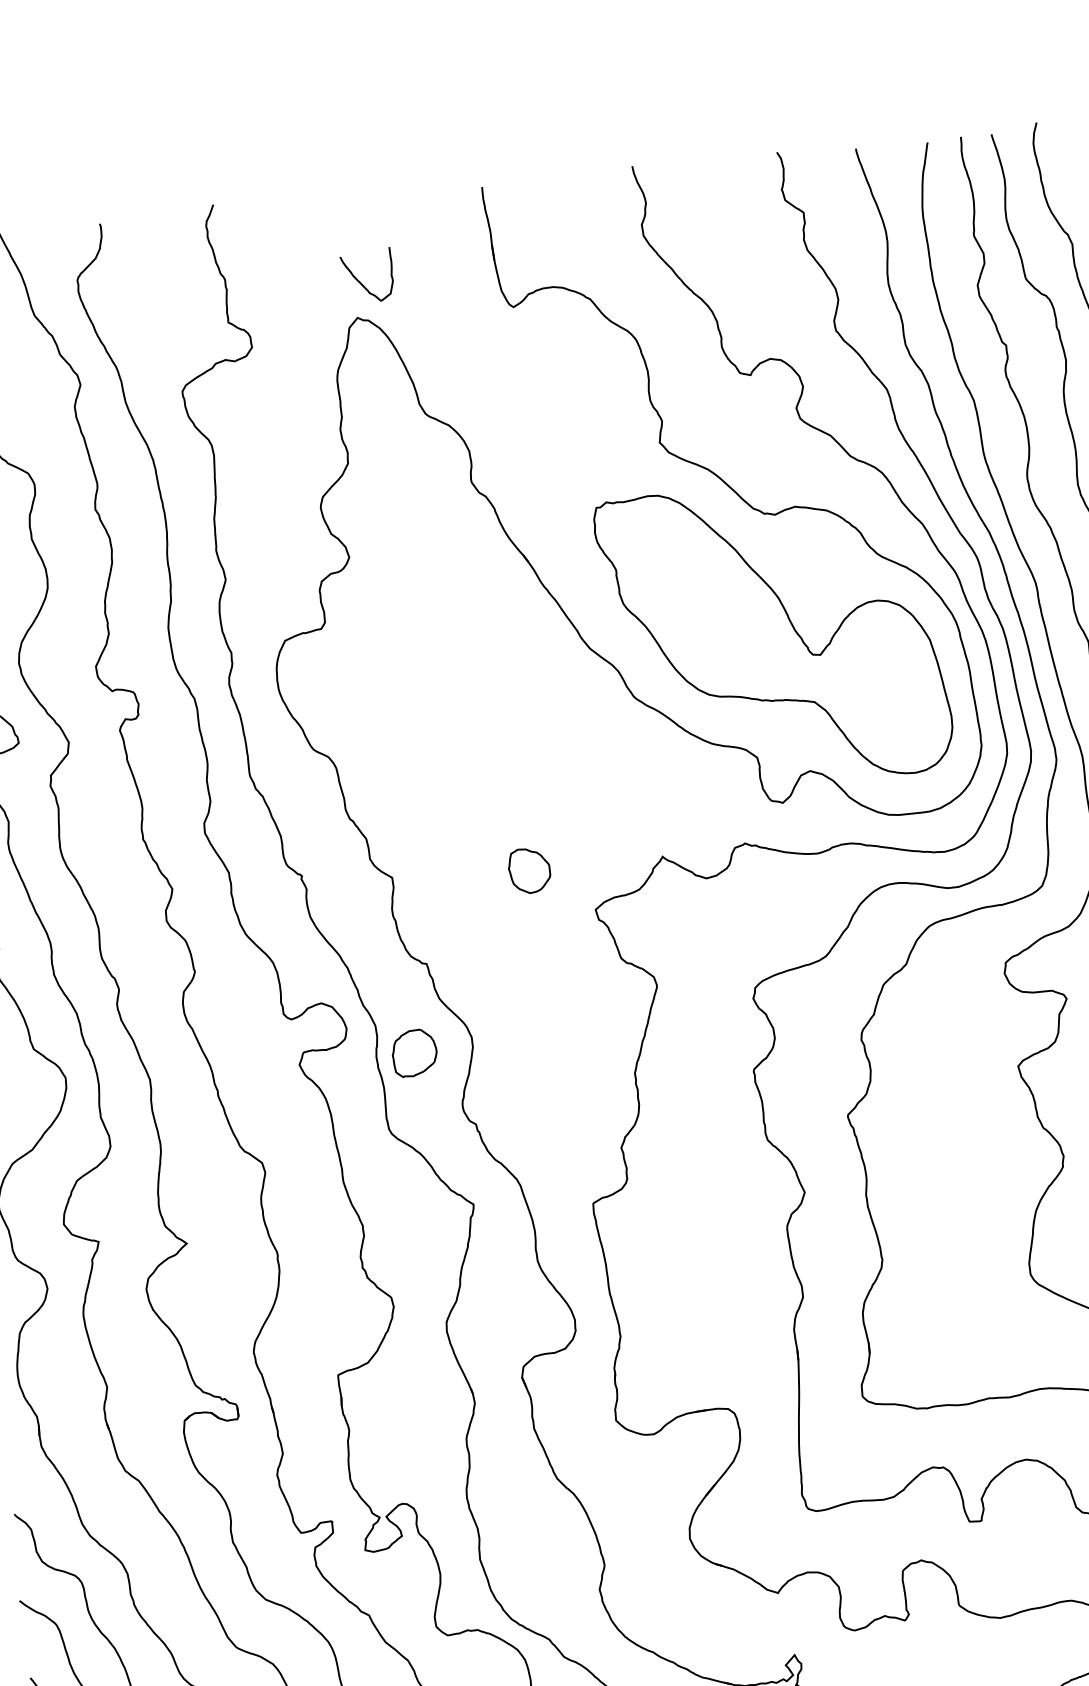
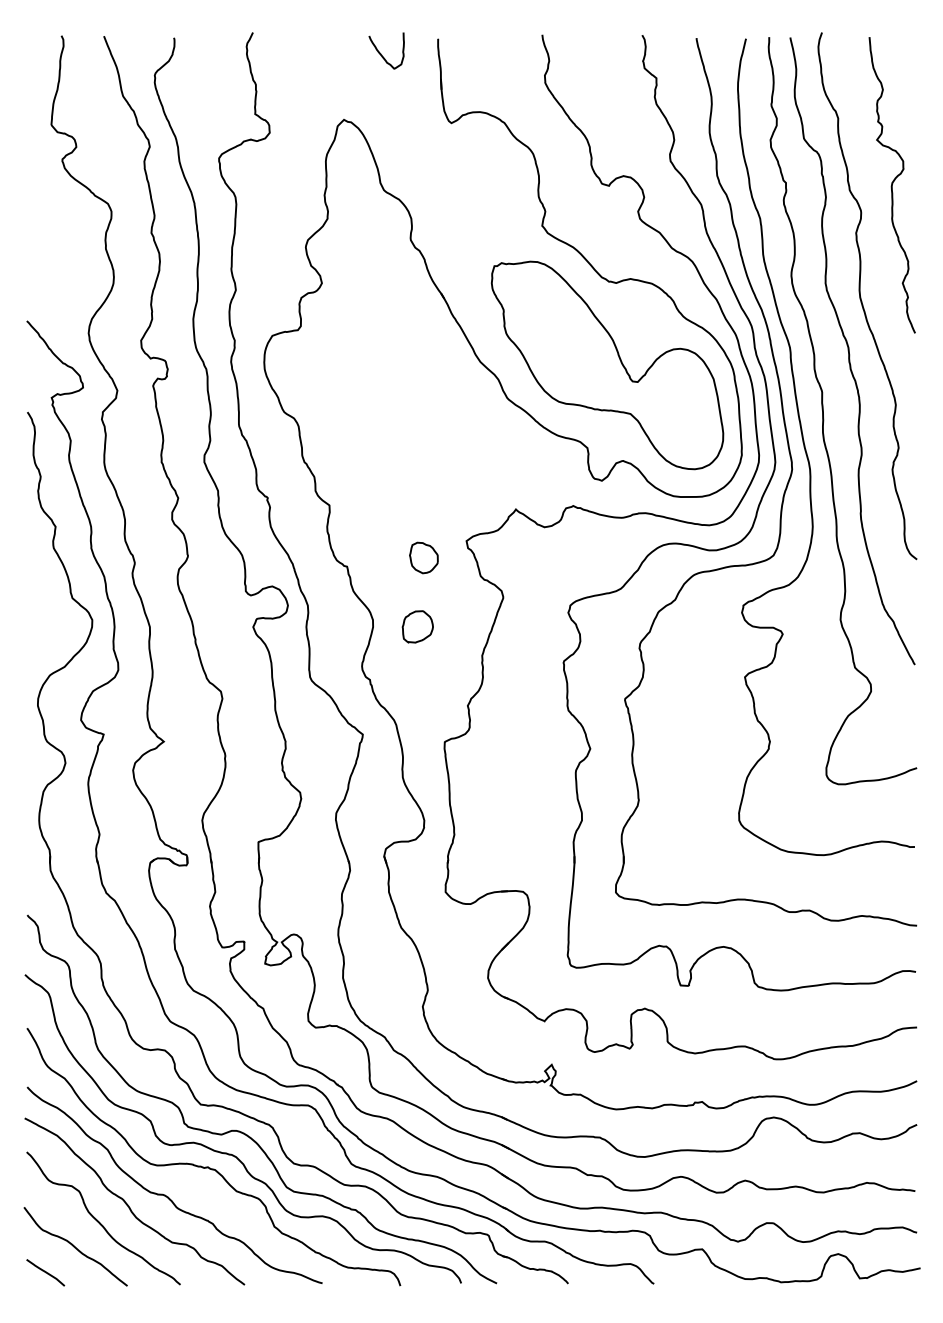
curve: (360, 280) -> (381, 53), moved
part: (528, 870) -> (423, 557), moved
part: (414, 1052) -> (417, 626), moved

